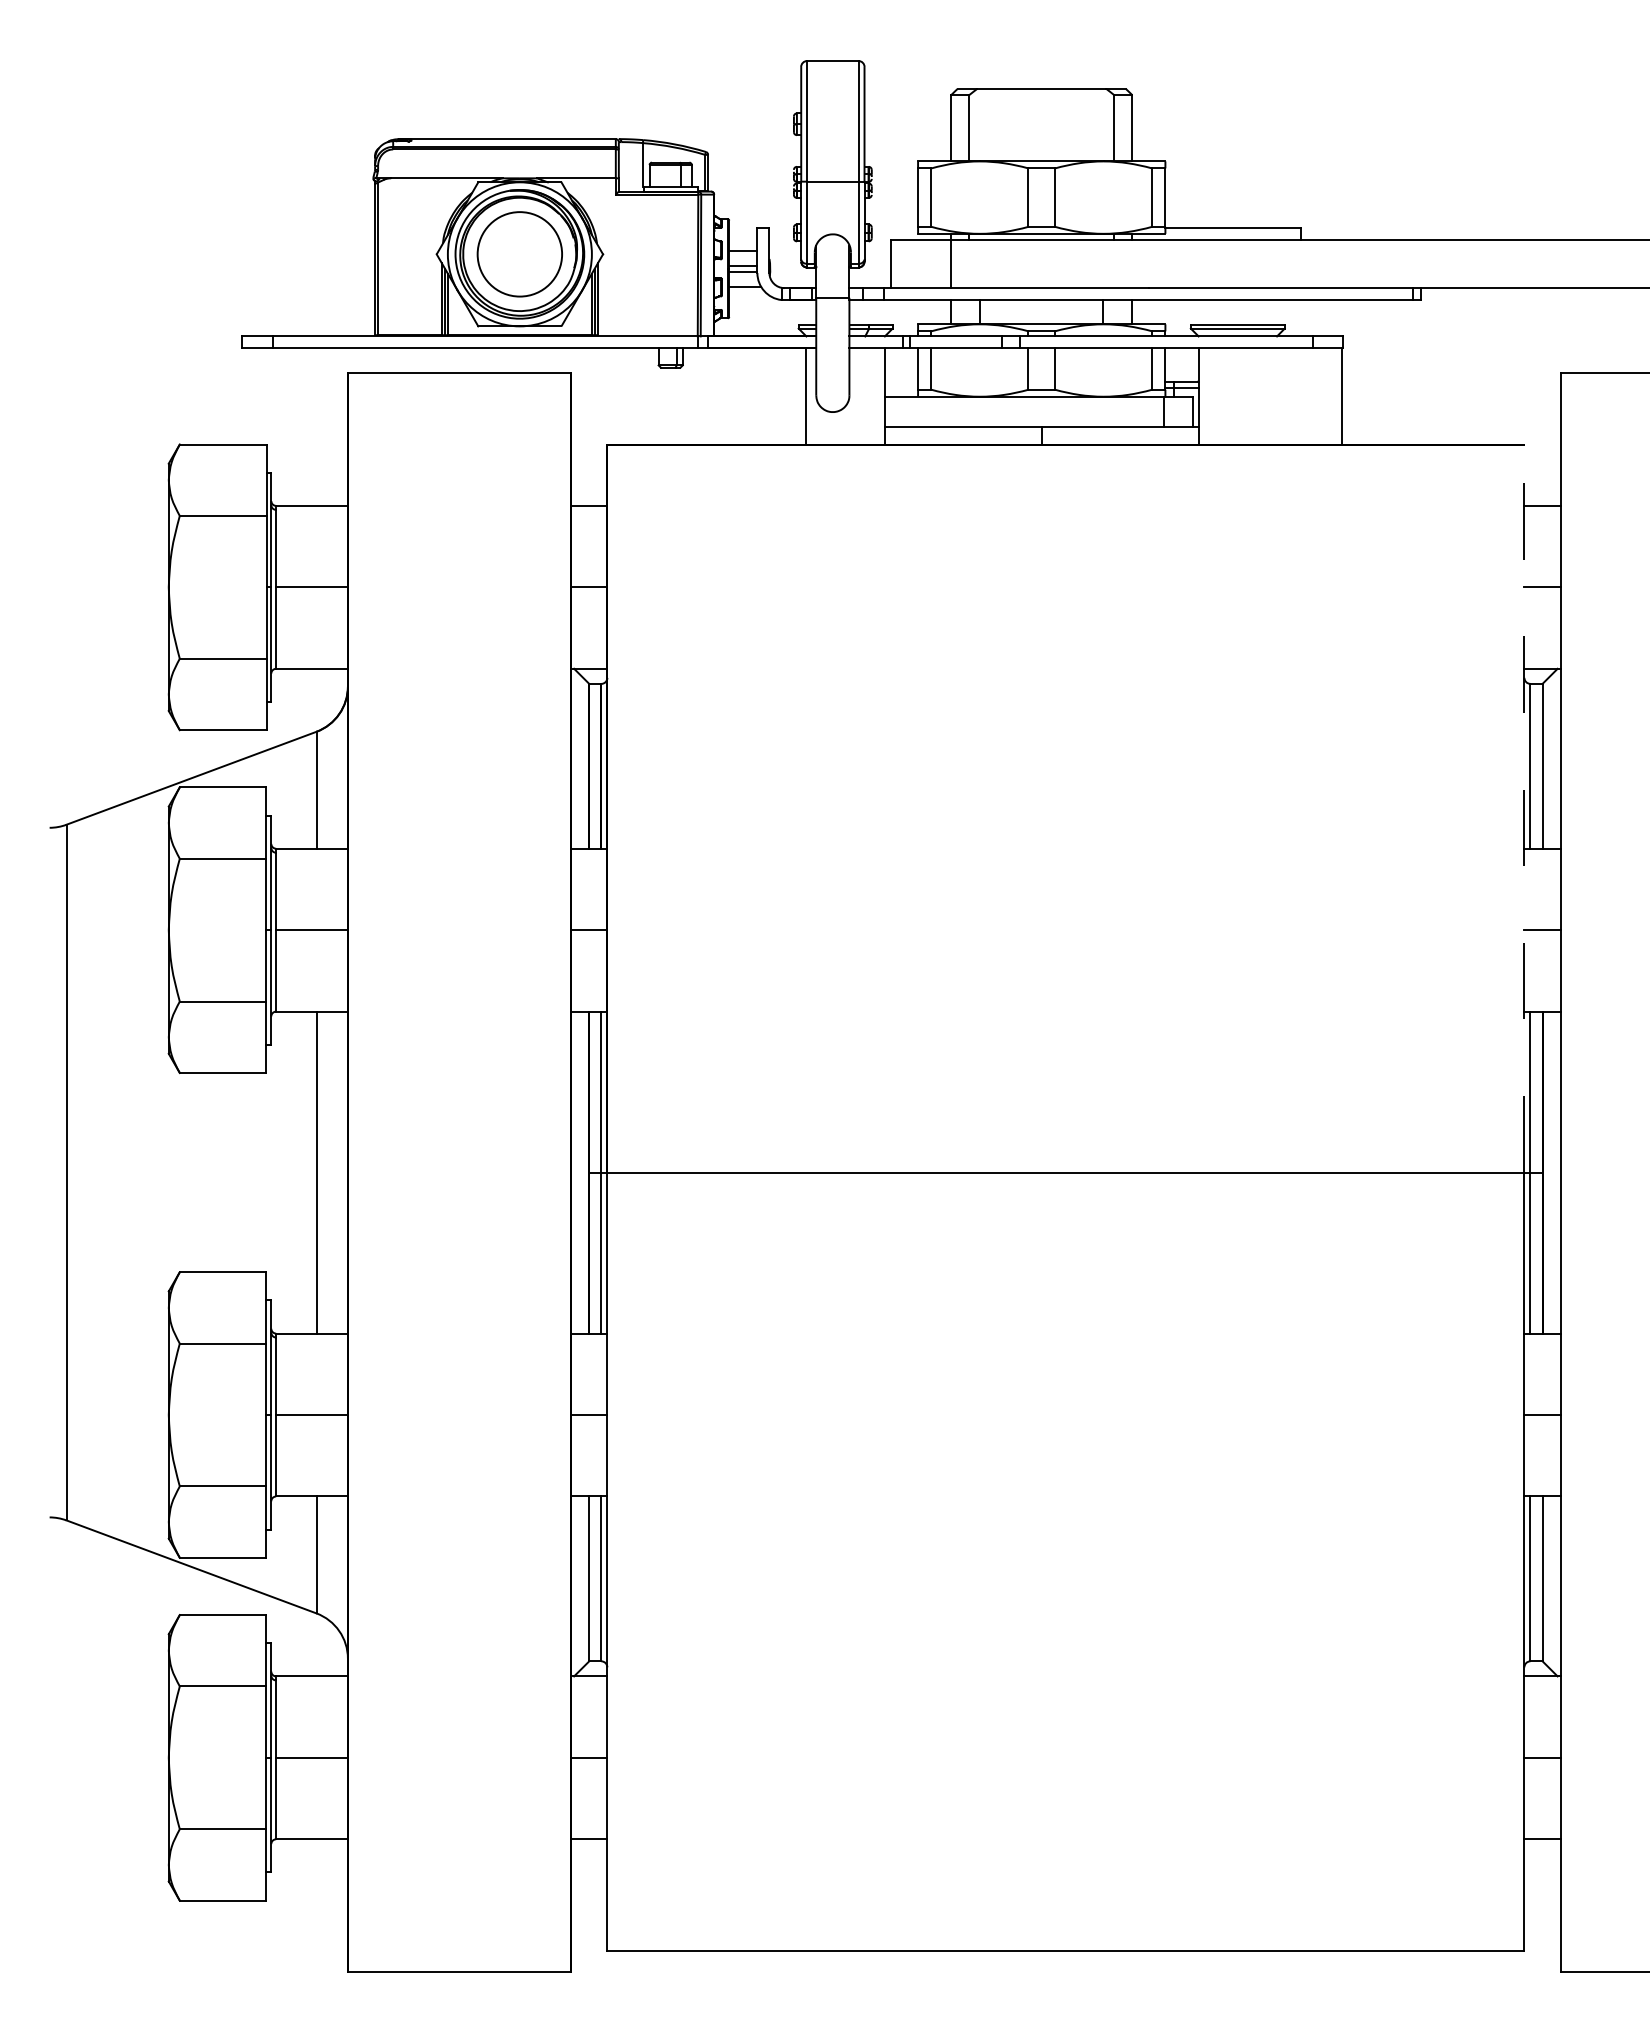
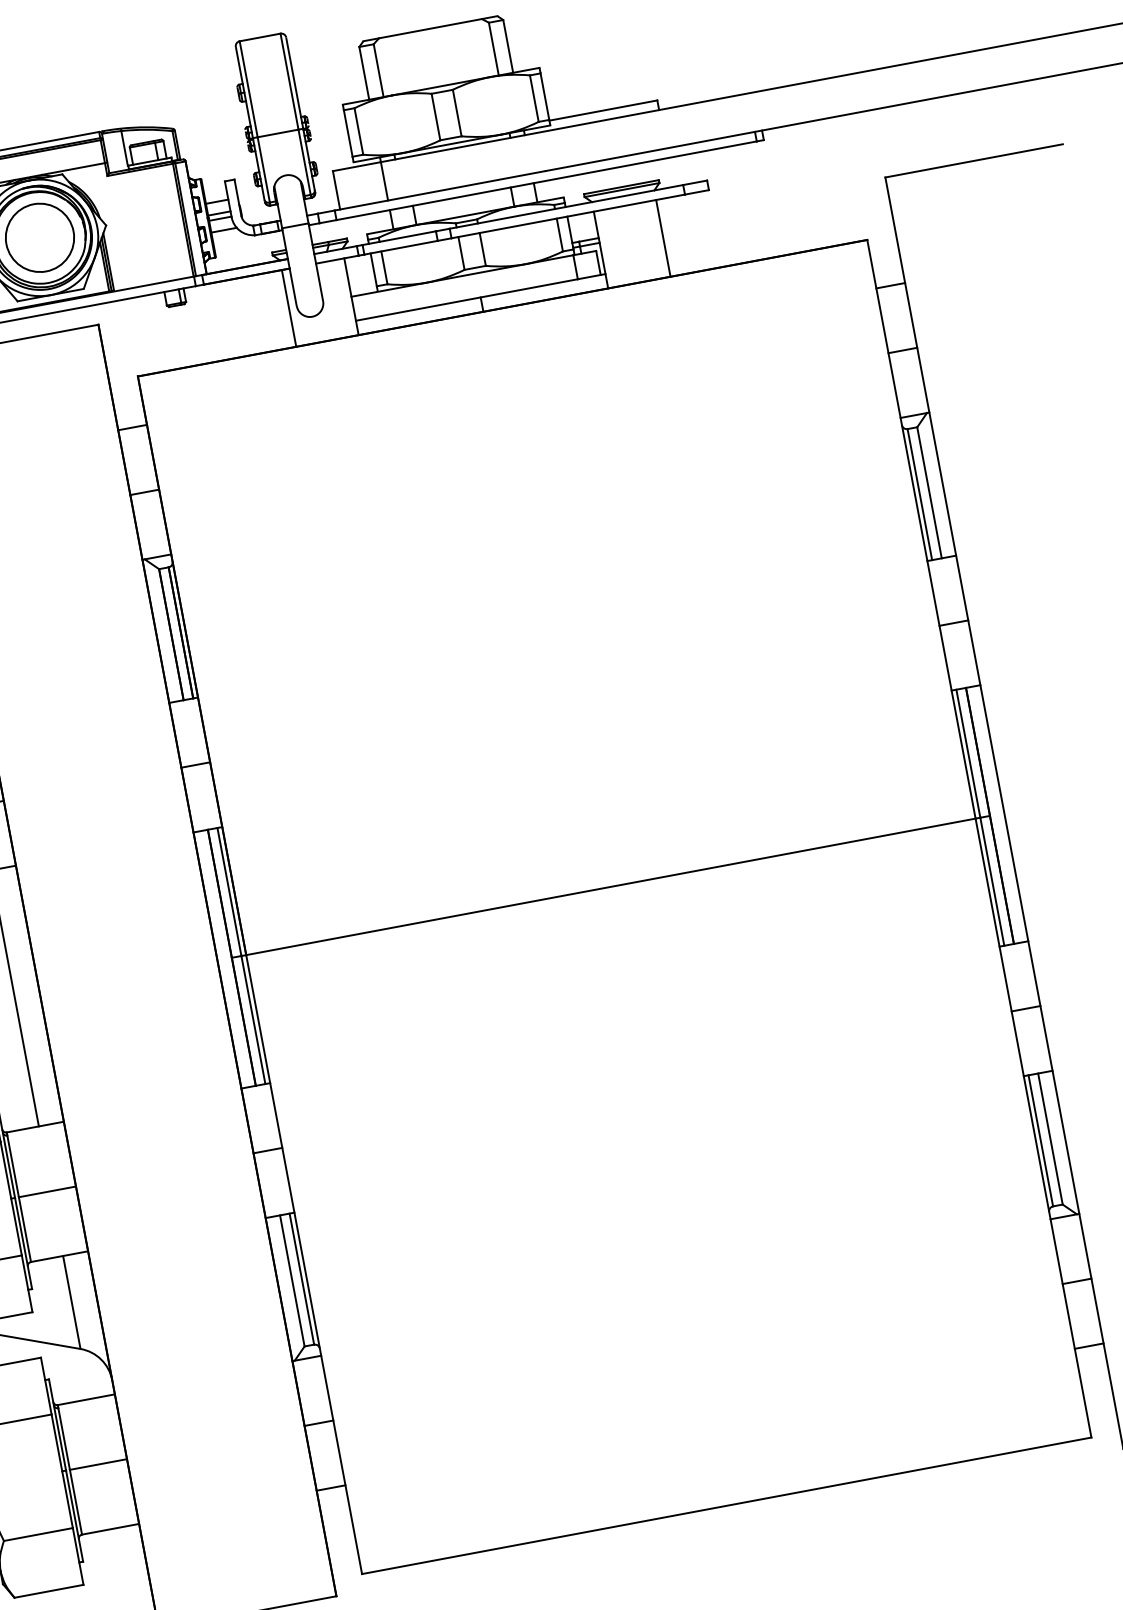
line: (1342, 396) -> (663, 238), moved
line: (1524, 808) -> (921, 529), dashed -> solid

